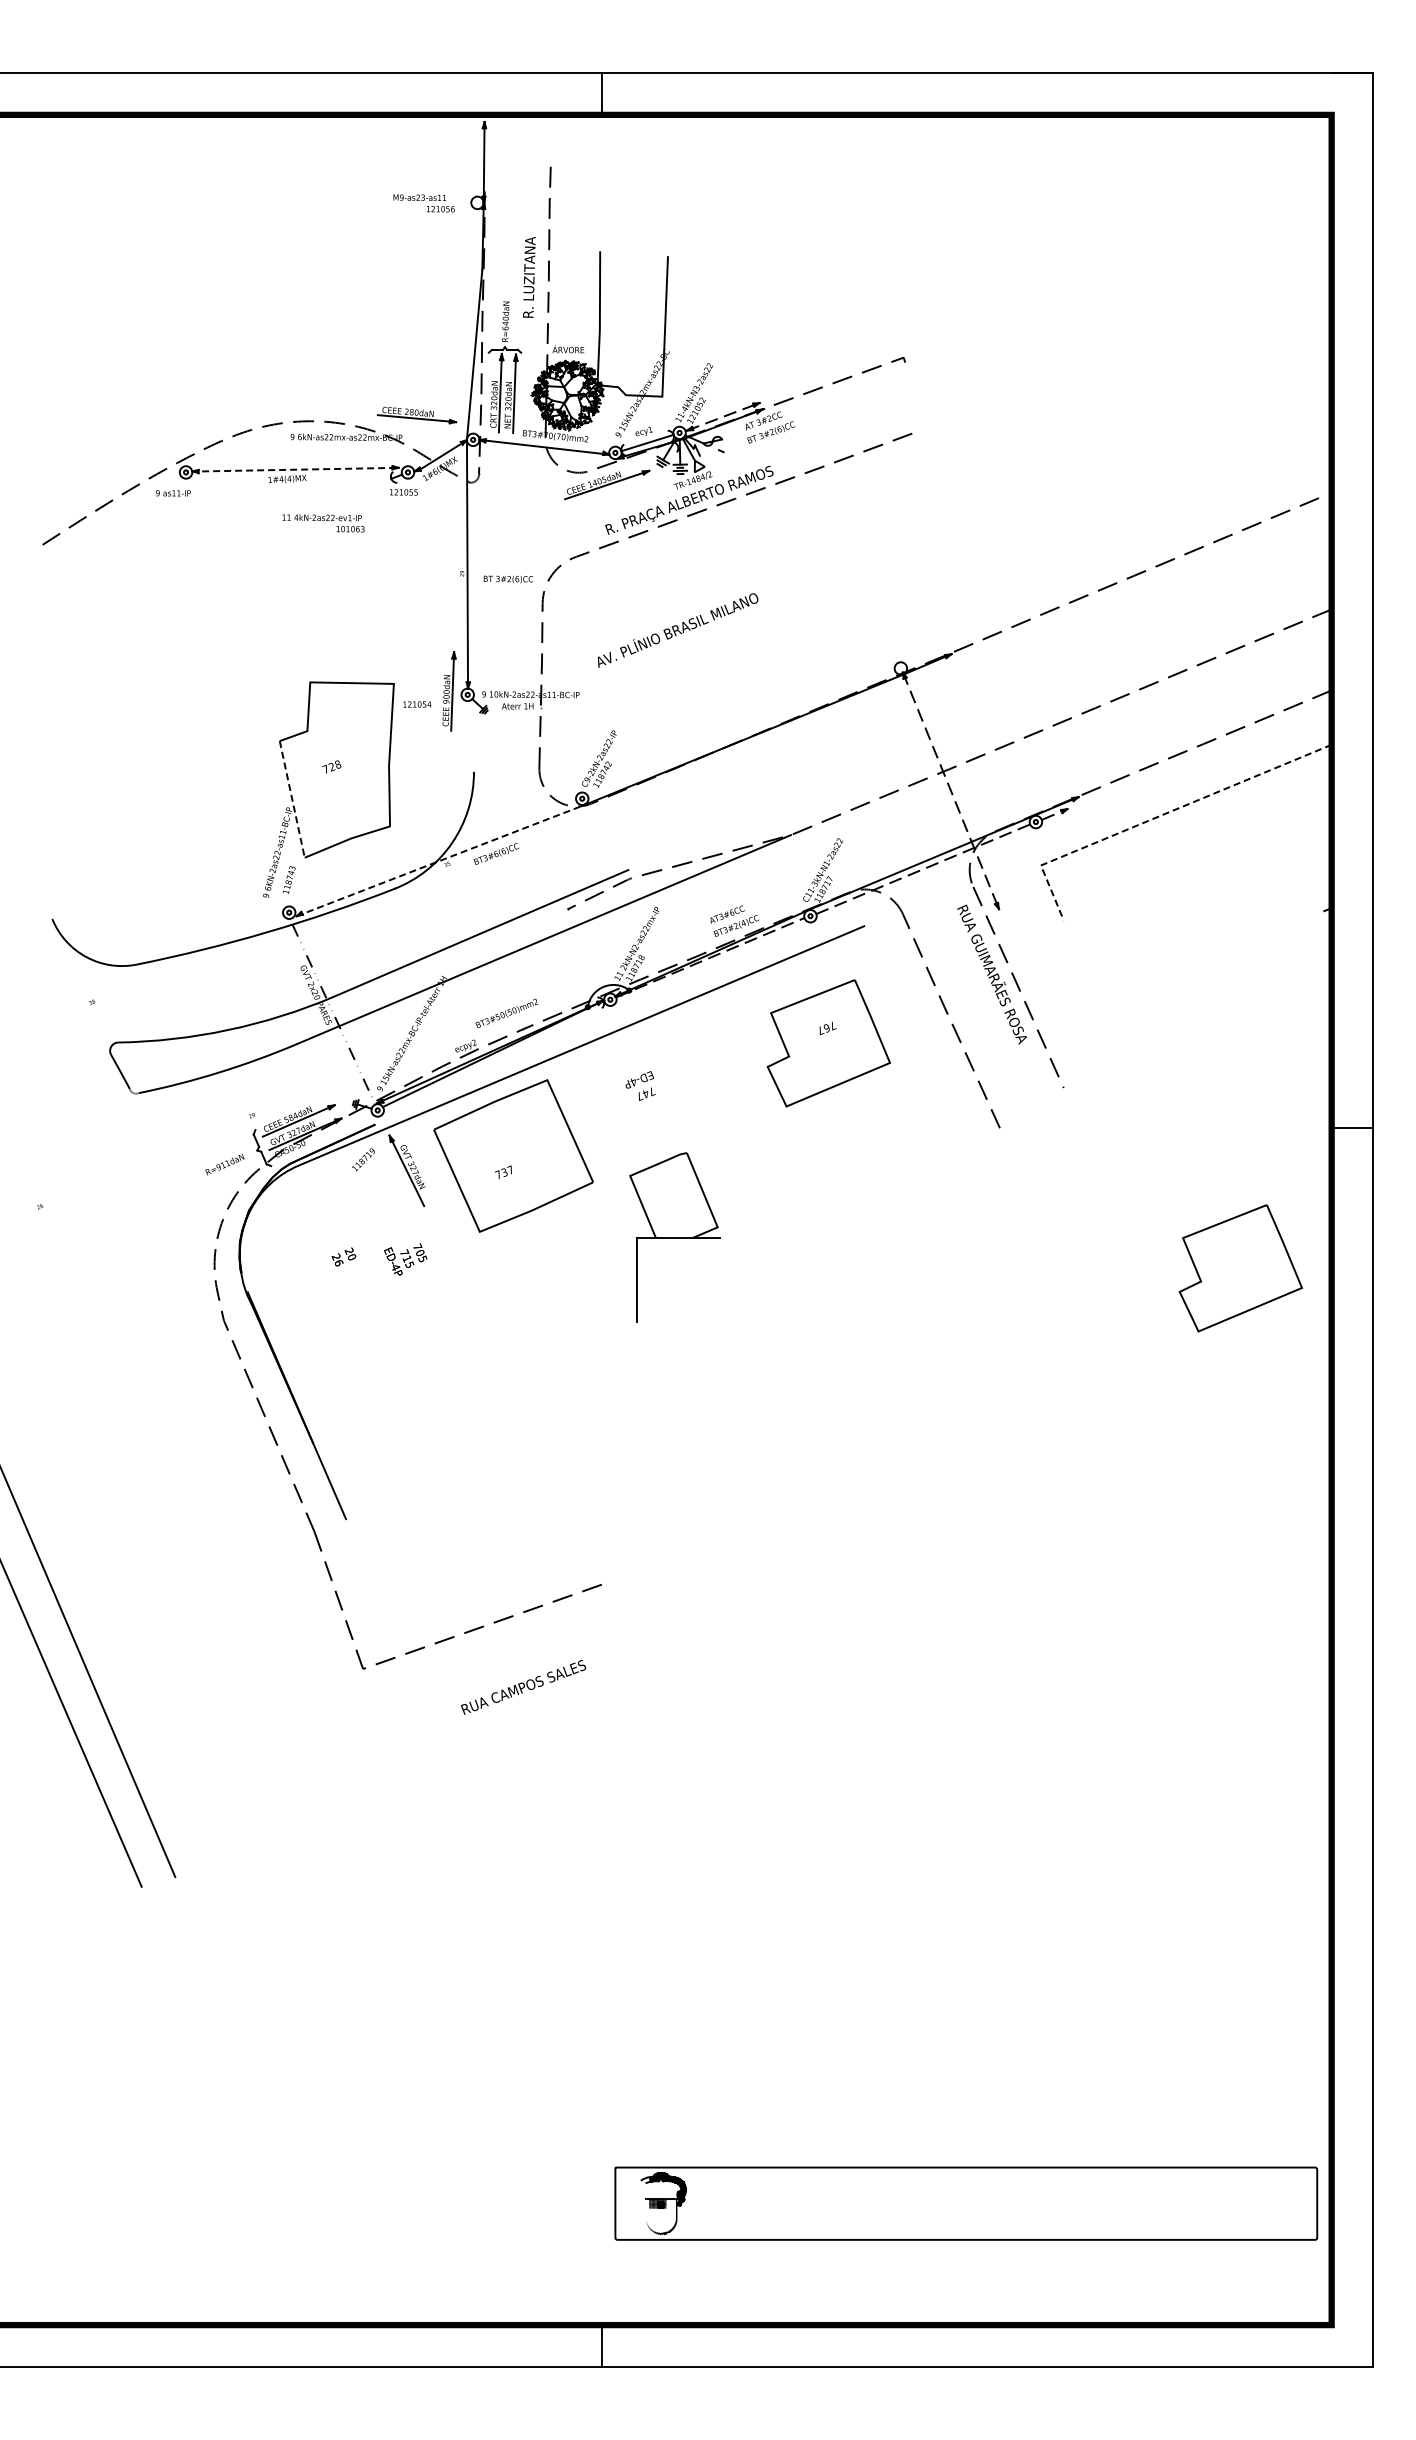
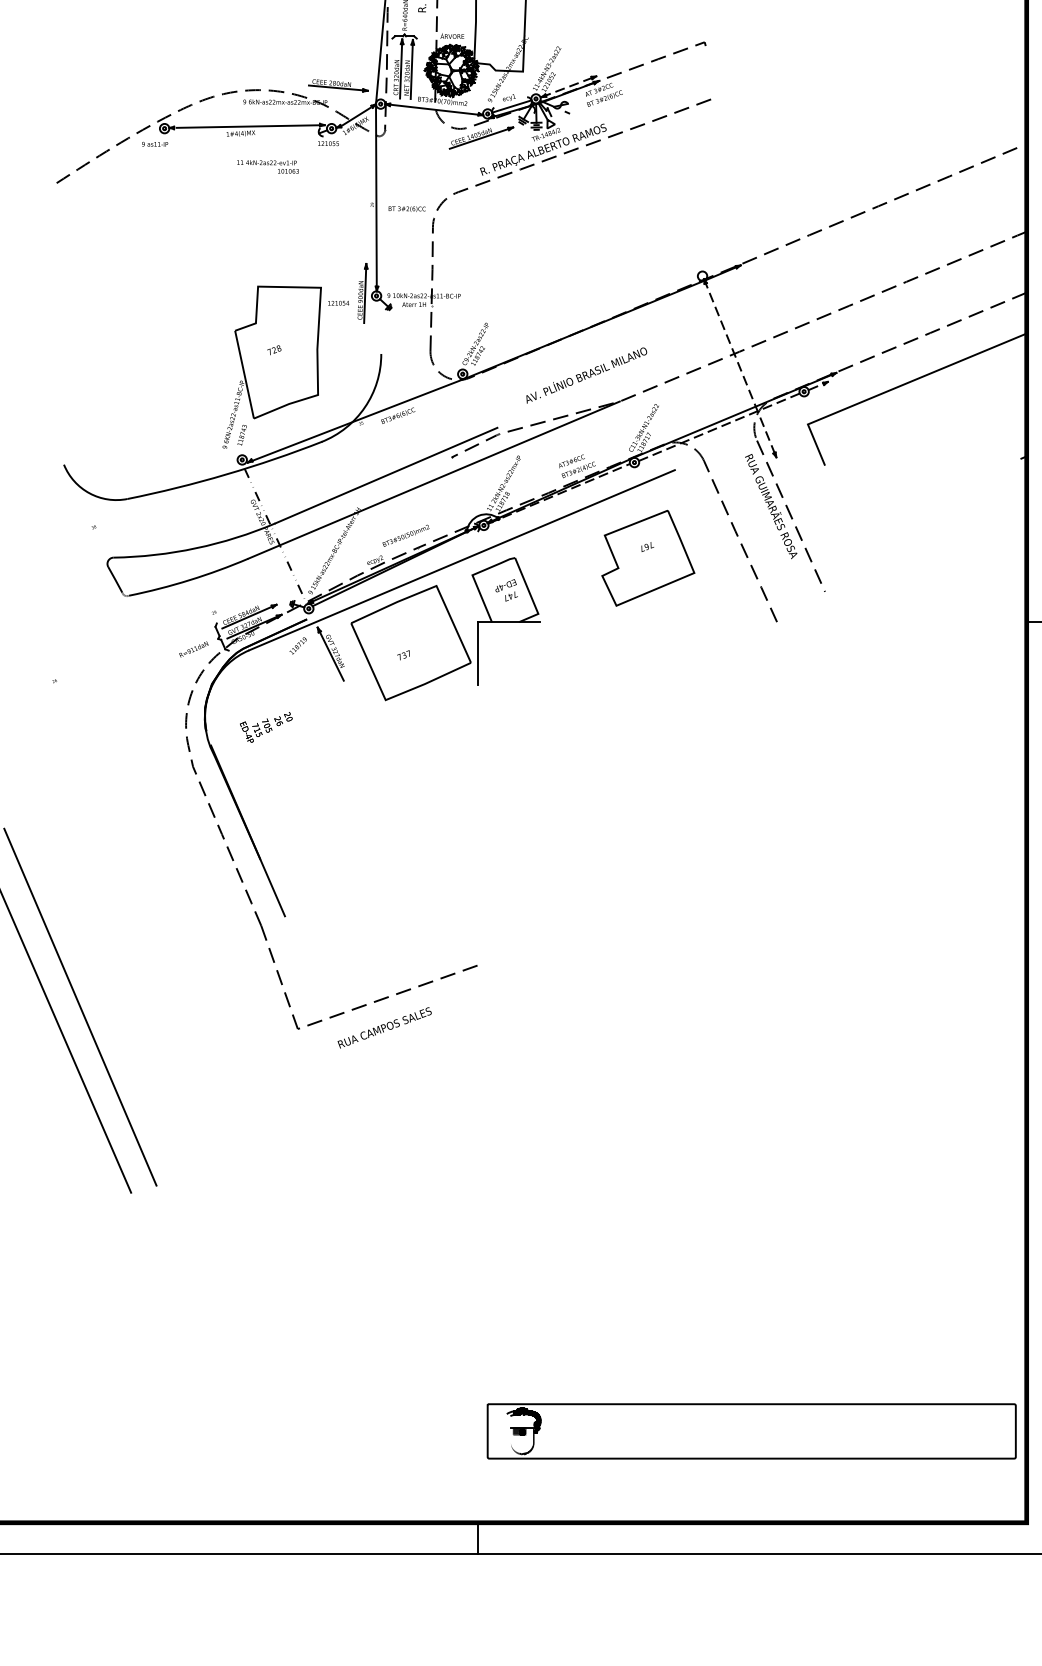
line: (300, 469) -> (250, 126), dashed -> solid
text: (677, 630) -> (586, 375), moved
line: (292, 799) -> (244, 374), dashed -> solid
line: (1158, 816) -> (896, 387), dashed -> solid
line: (441, 860) -> (356, 420), dashed -> solid
part: (674, 1237) -> (505, 621), moved
text: (405, 1259) -> (256, 730), moved
part: (1240, 1268) -> (958, 727), removed
text: (523, 1687) -> (384, 1027), moved

